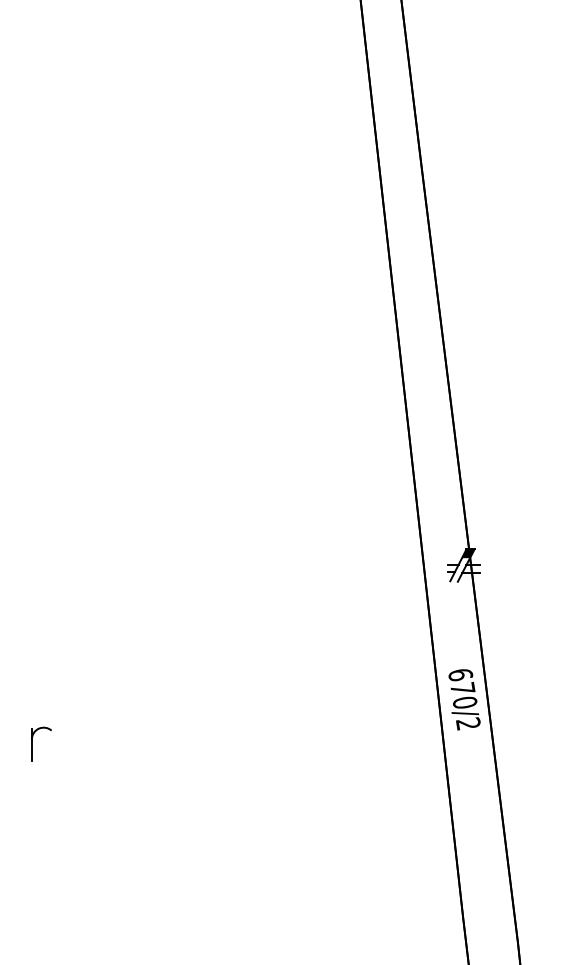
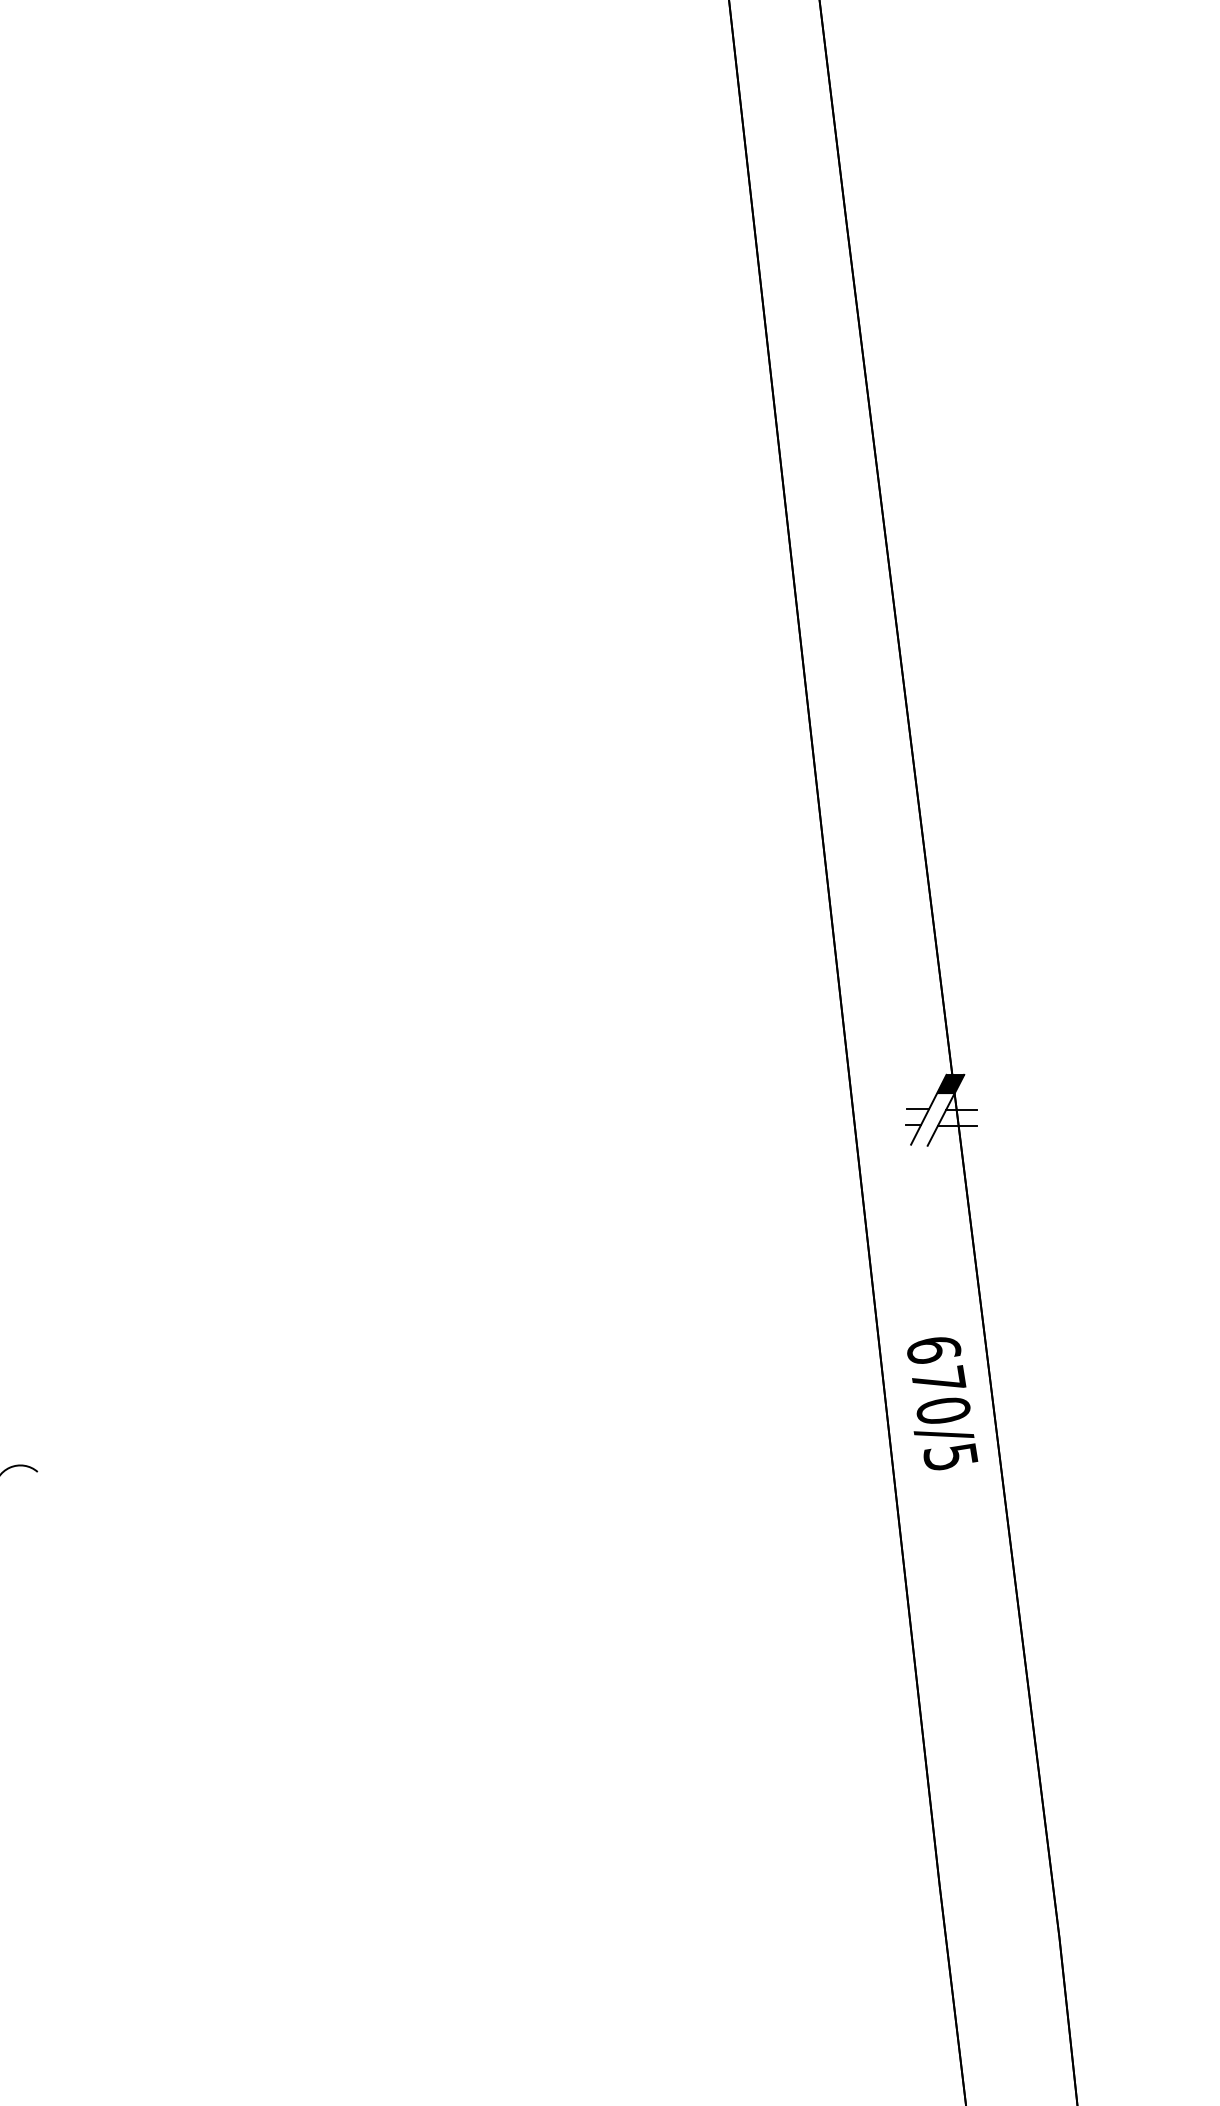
text: (468, 723) -> (950, 1456), 670/2 -> 670/5

